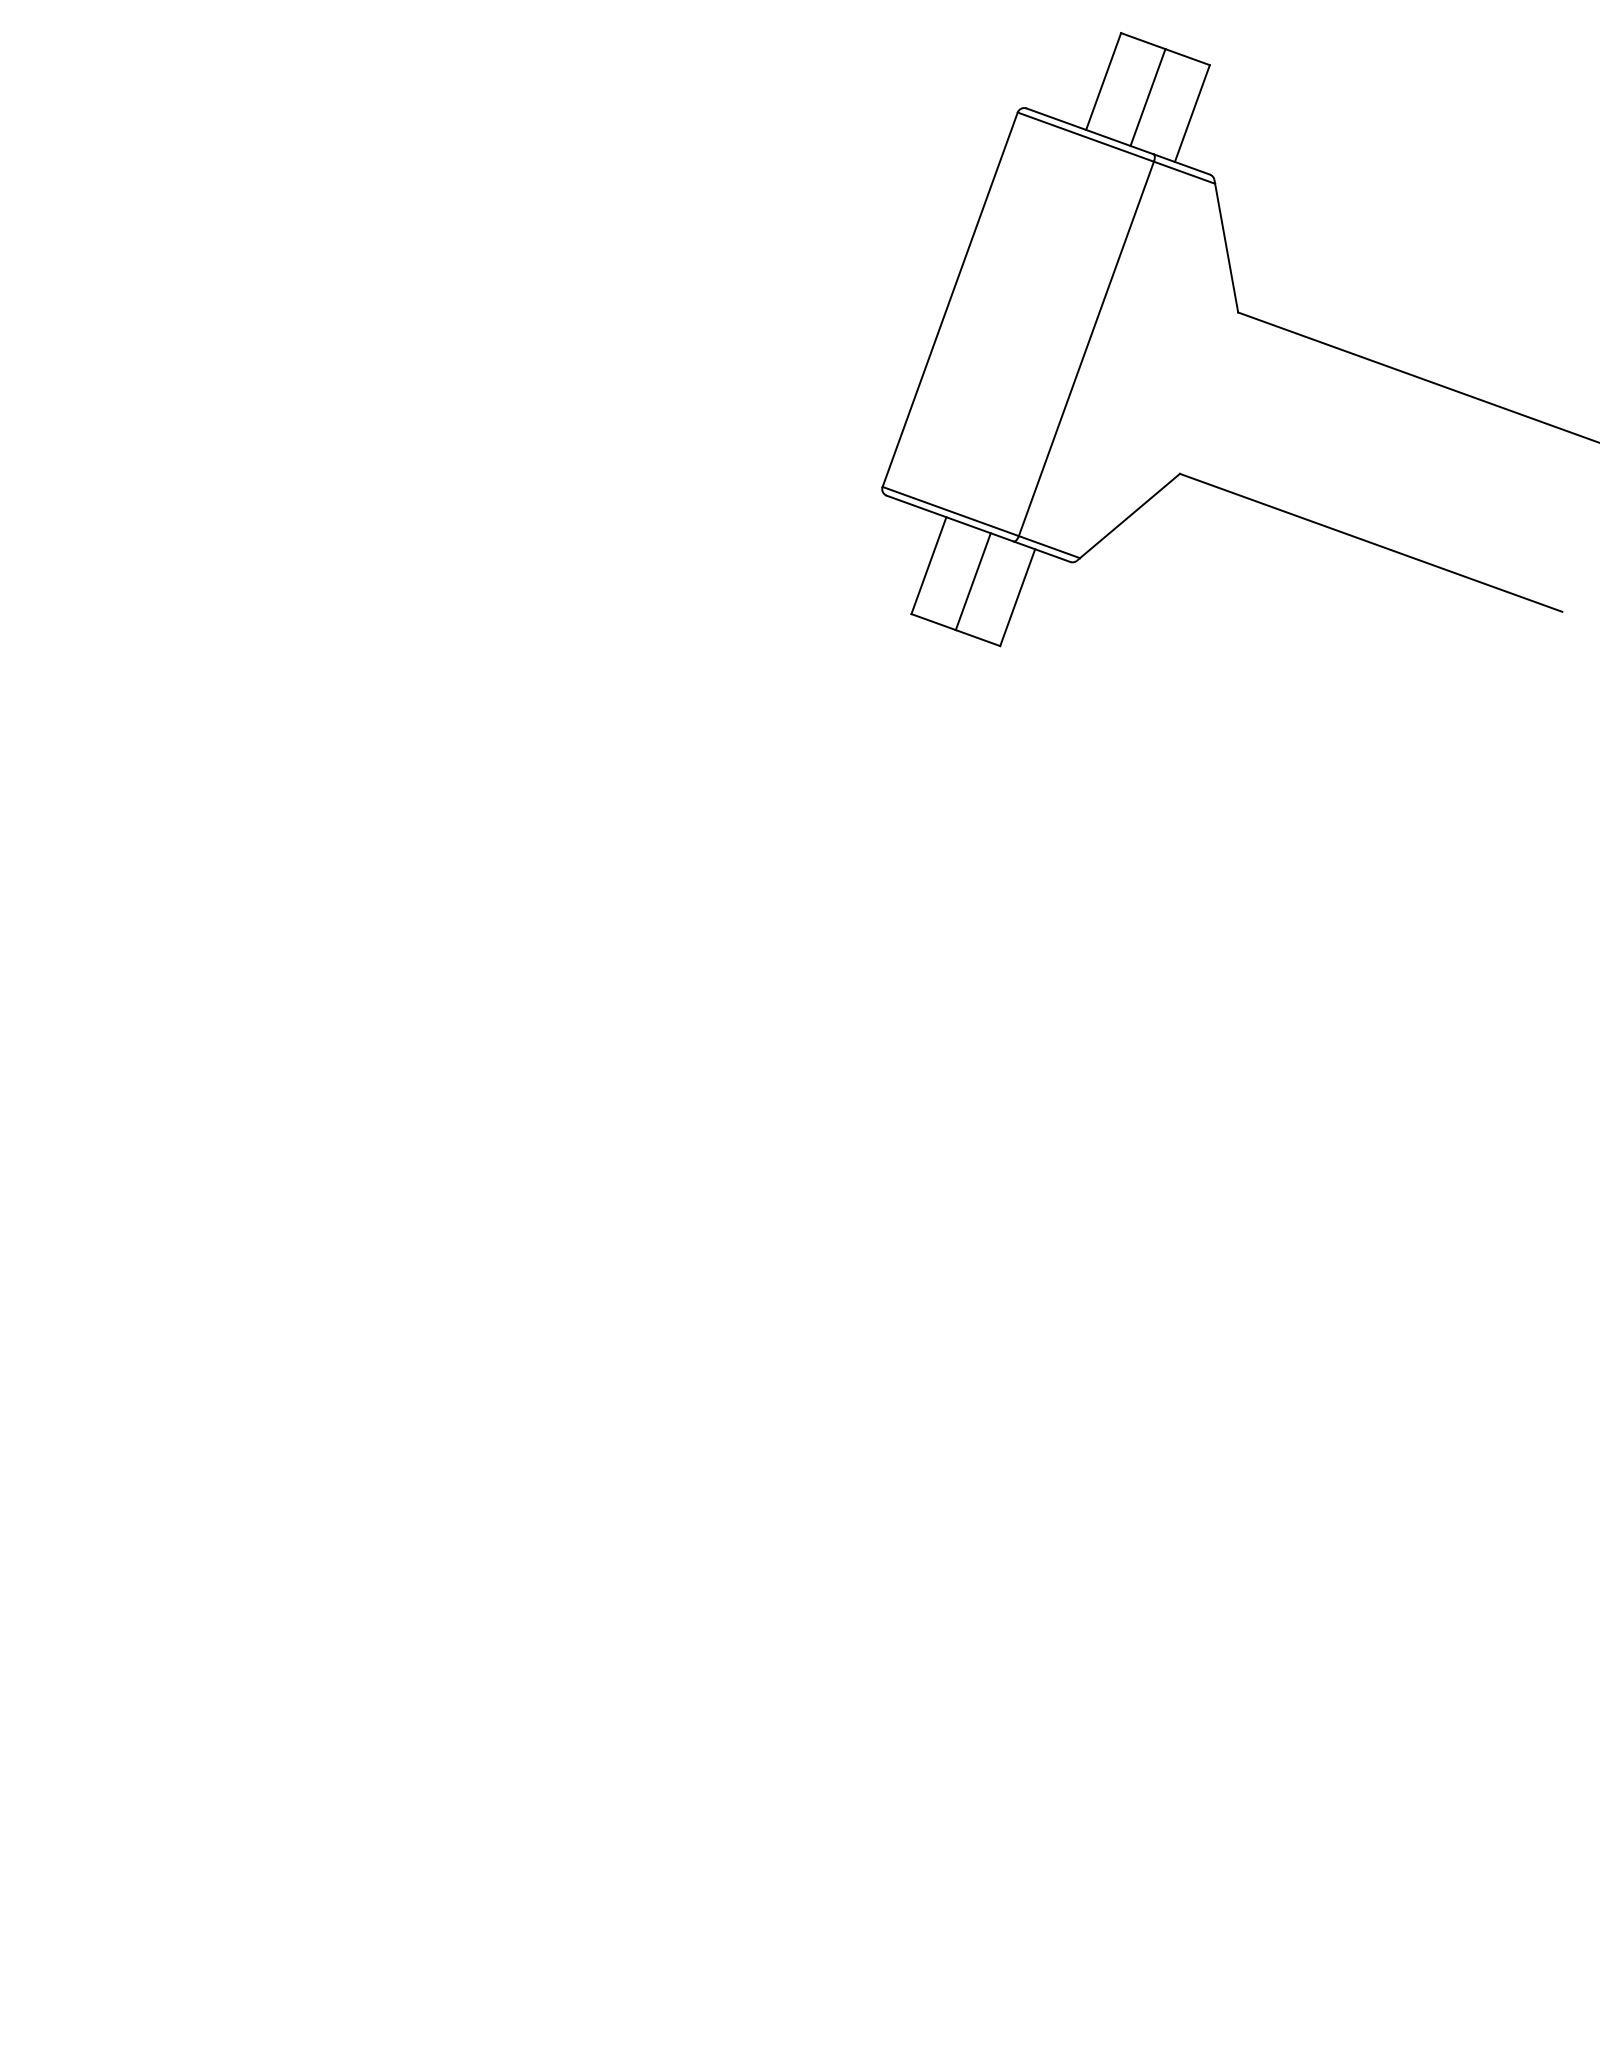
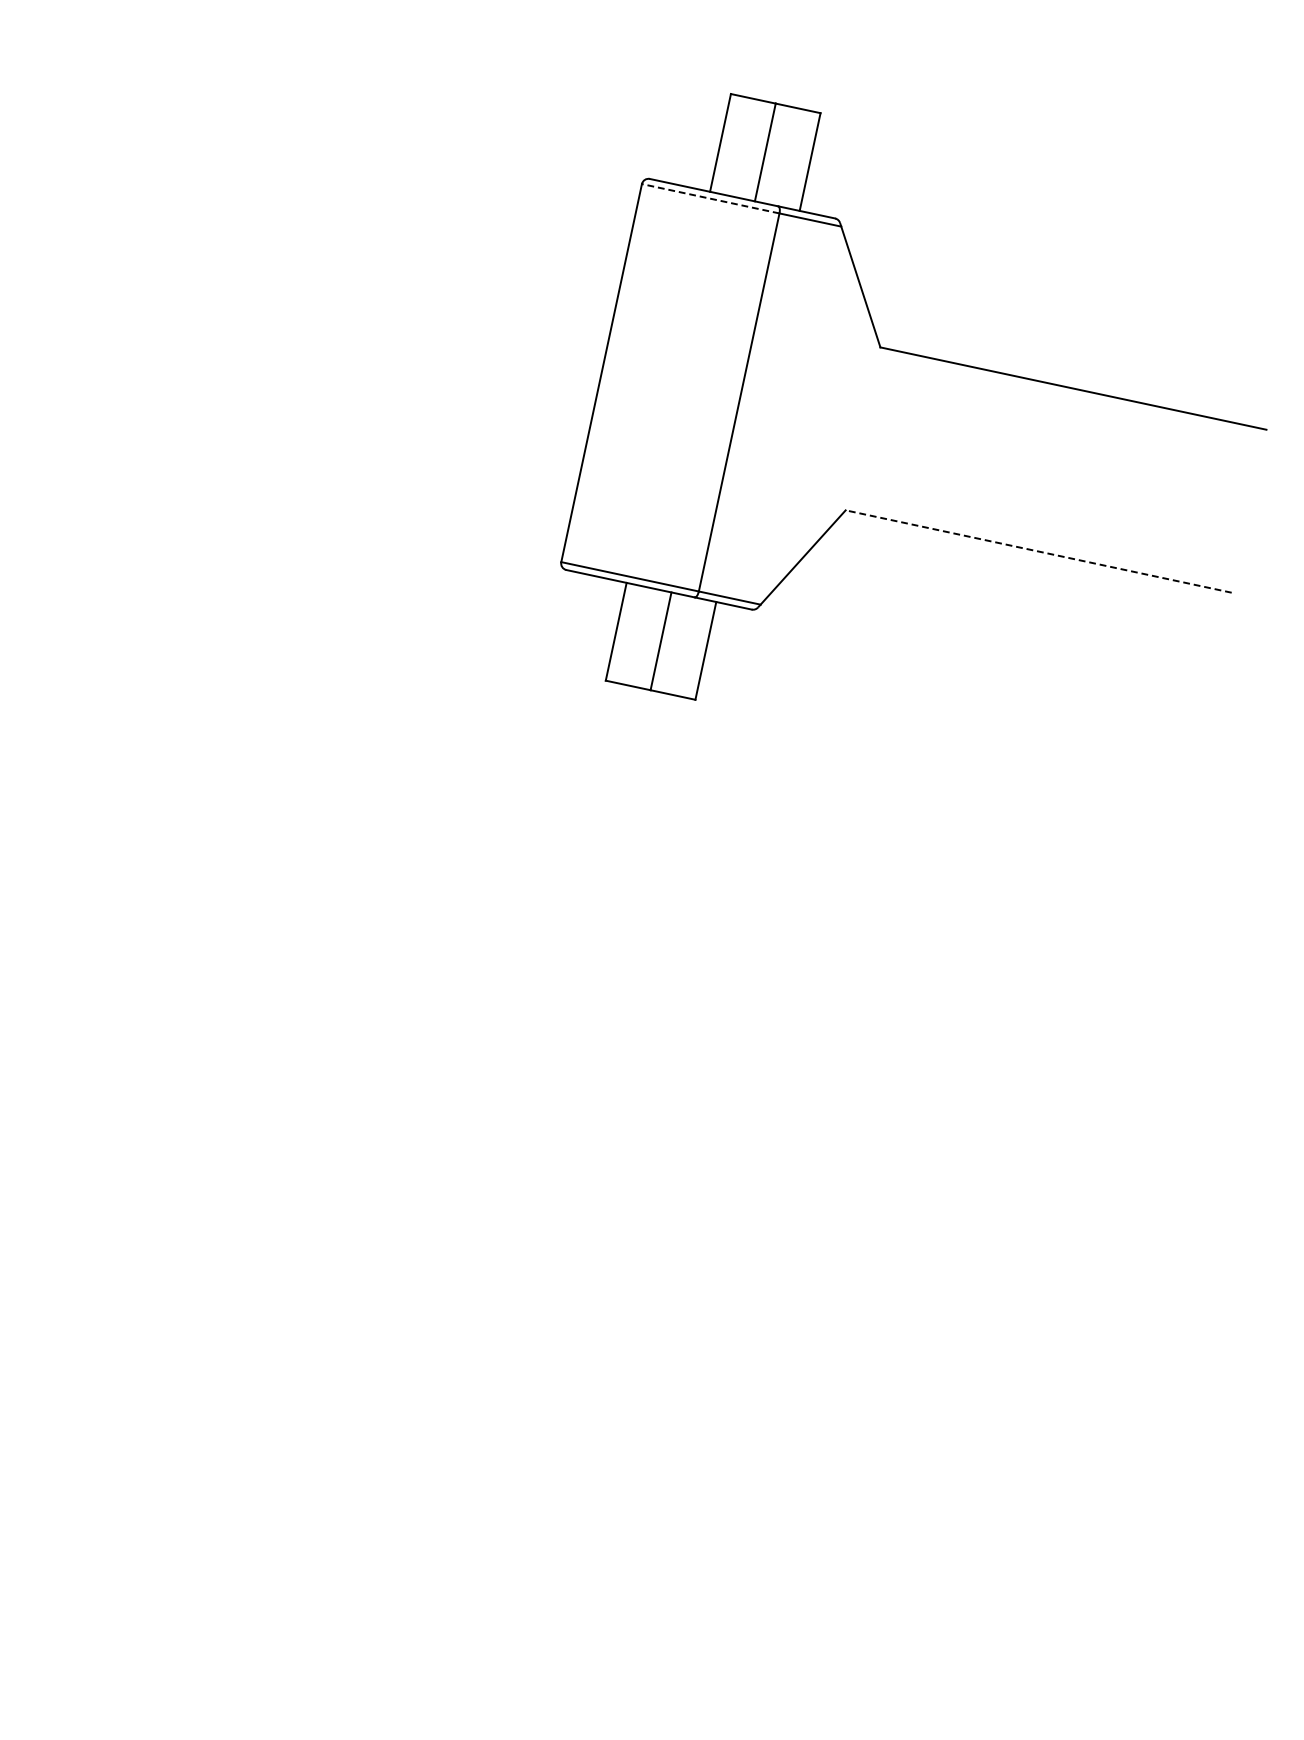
line: (1085, 136) -> (710, 198), solid -> dashed
line: (1370, 542) -> (1038, 551), solid -> dashed

